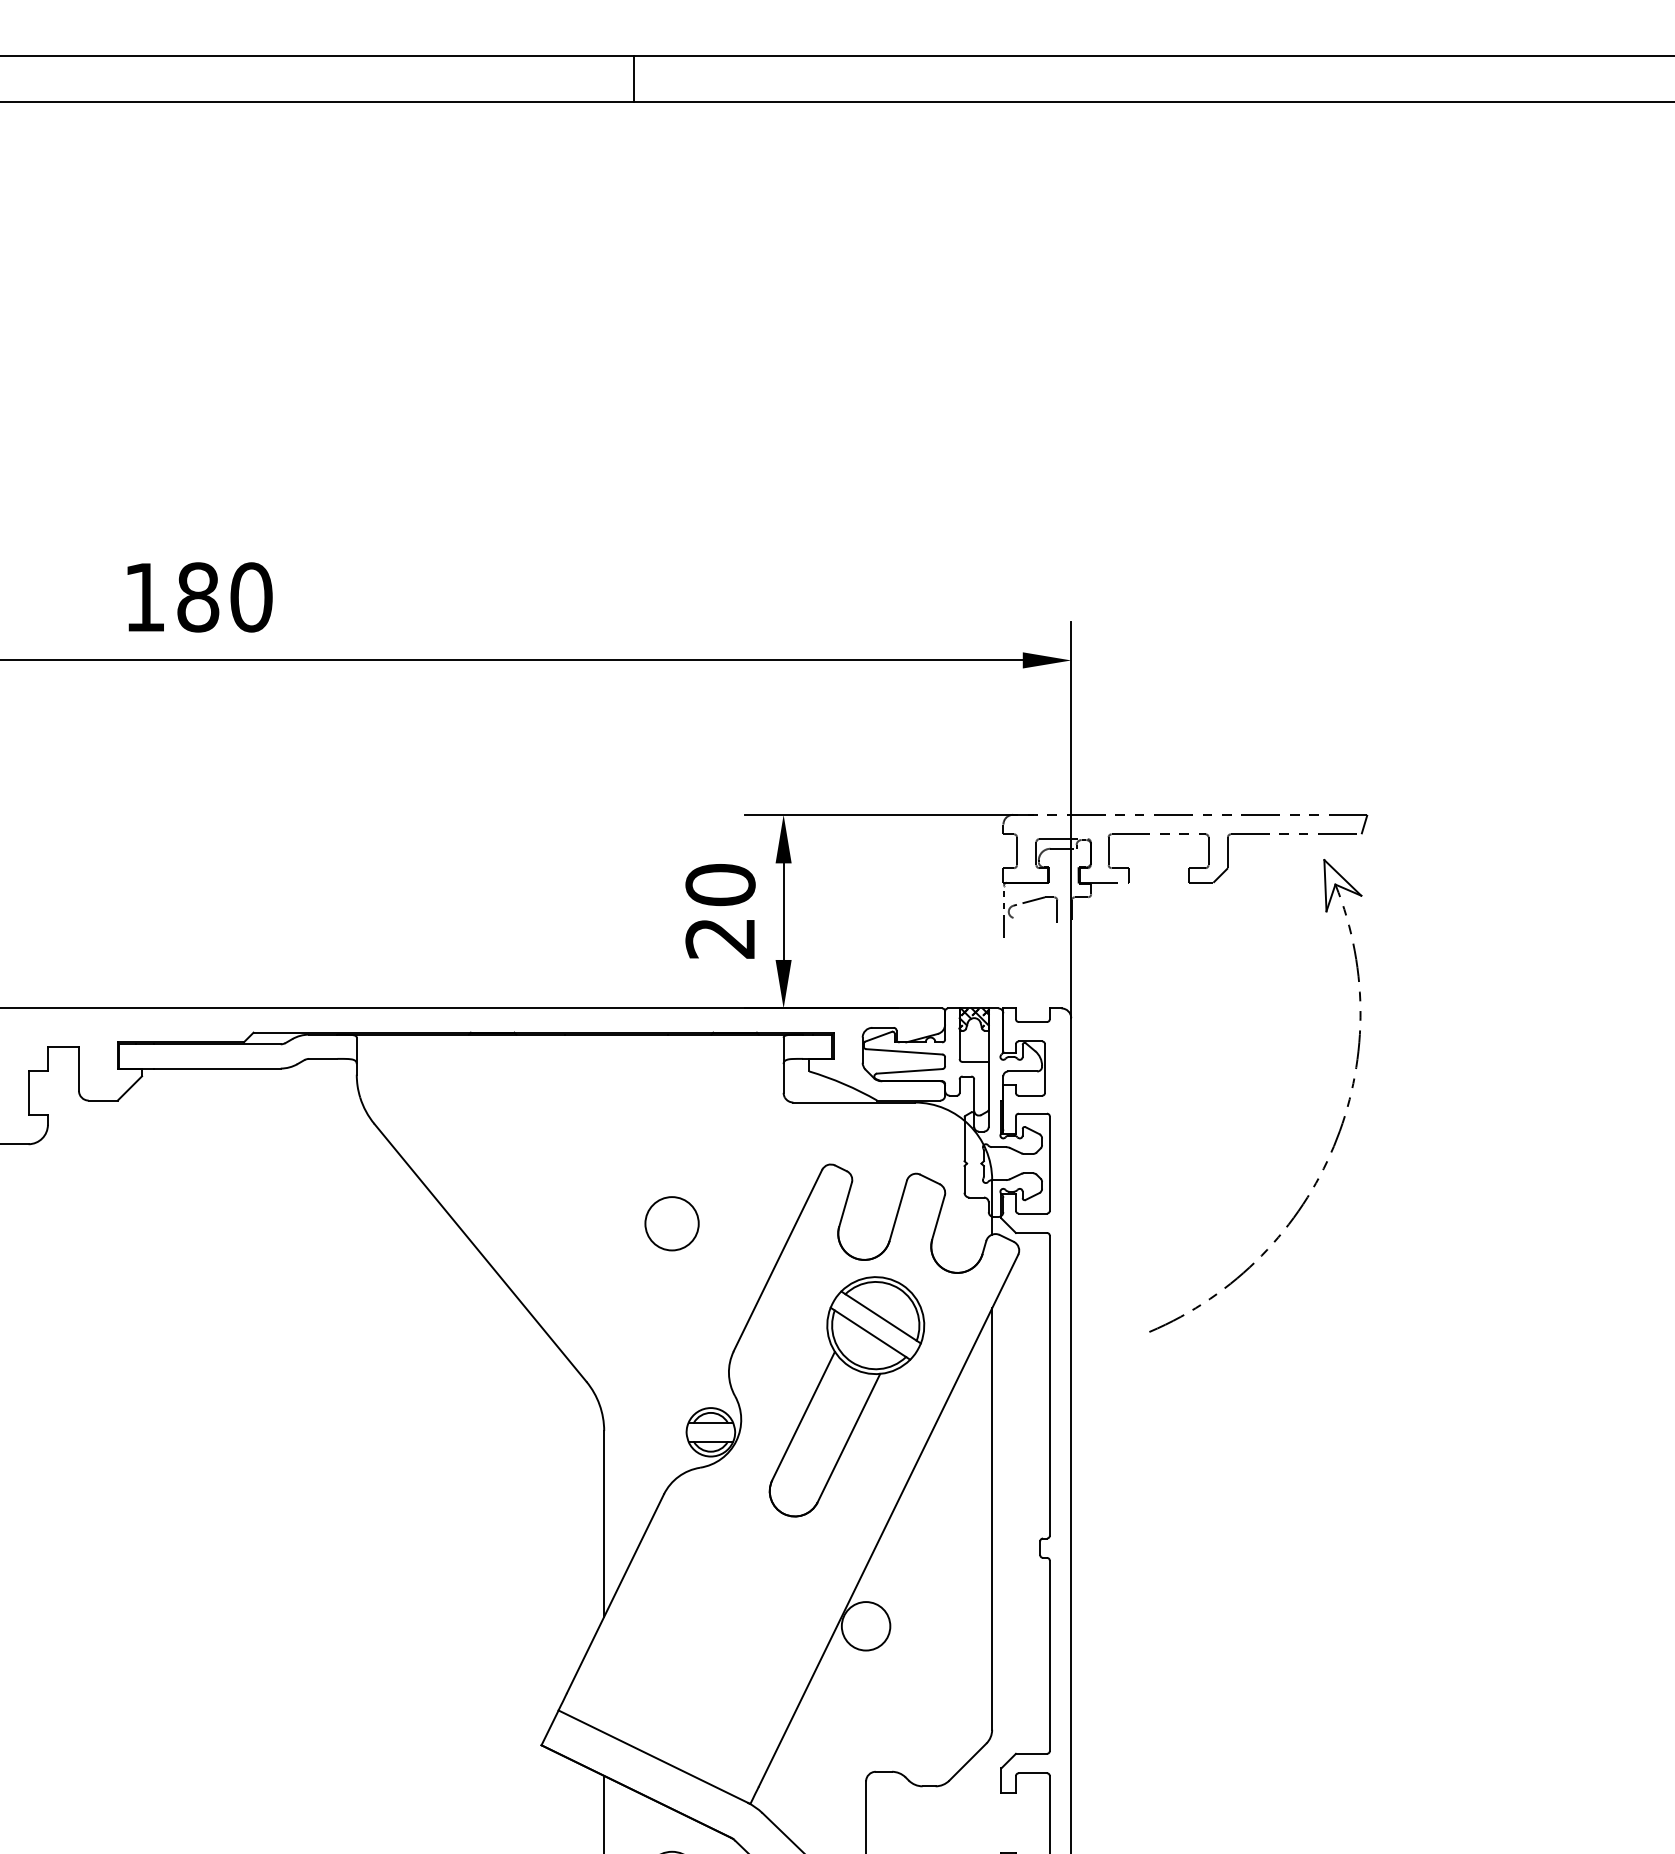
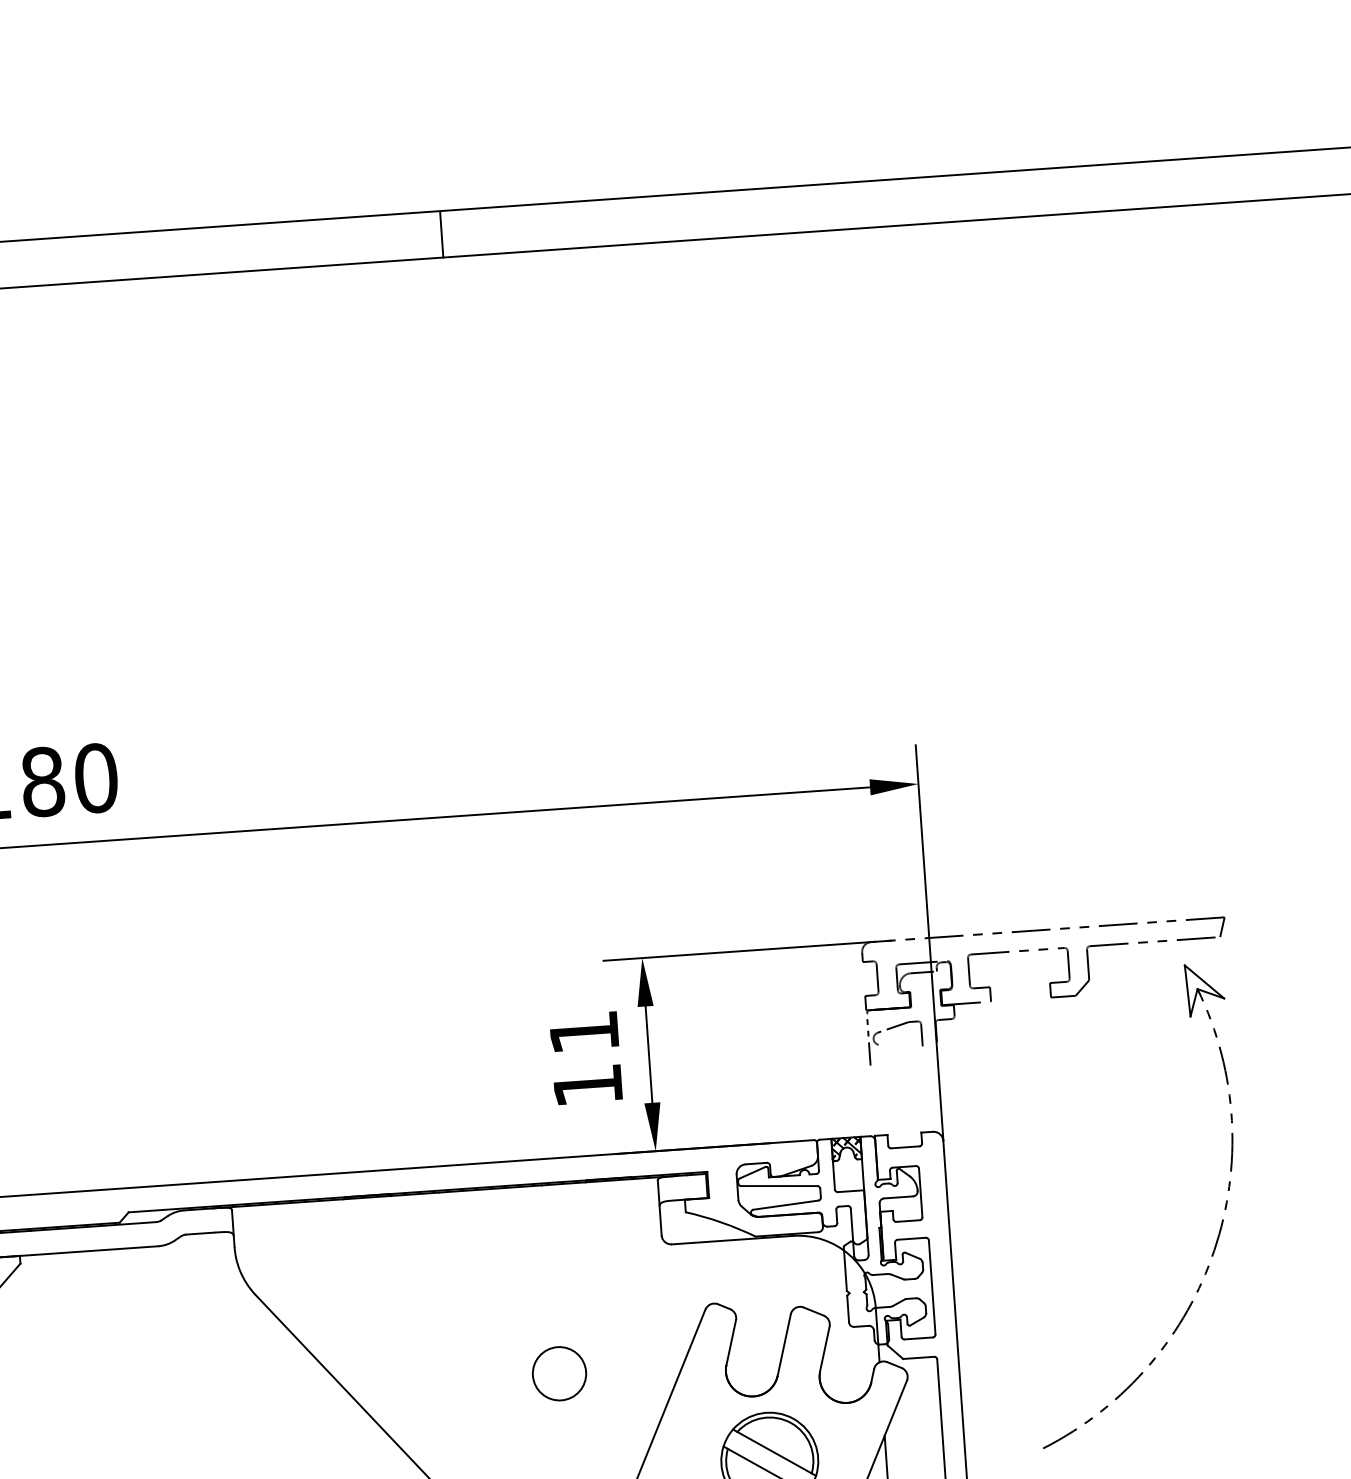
text: (720, 911) -> (586, 1058), 20 -> 11

